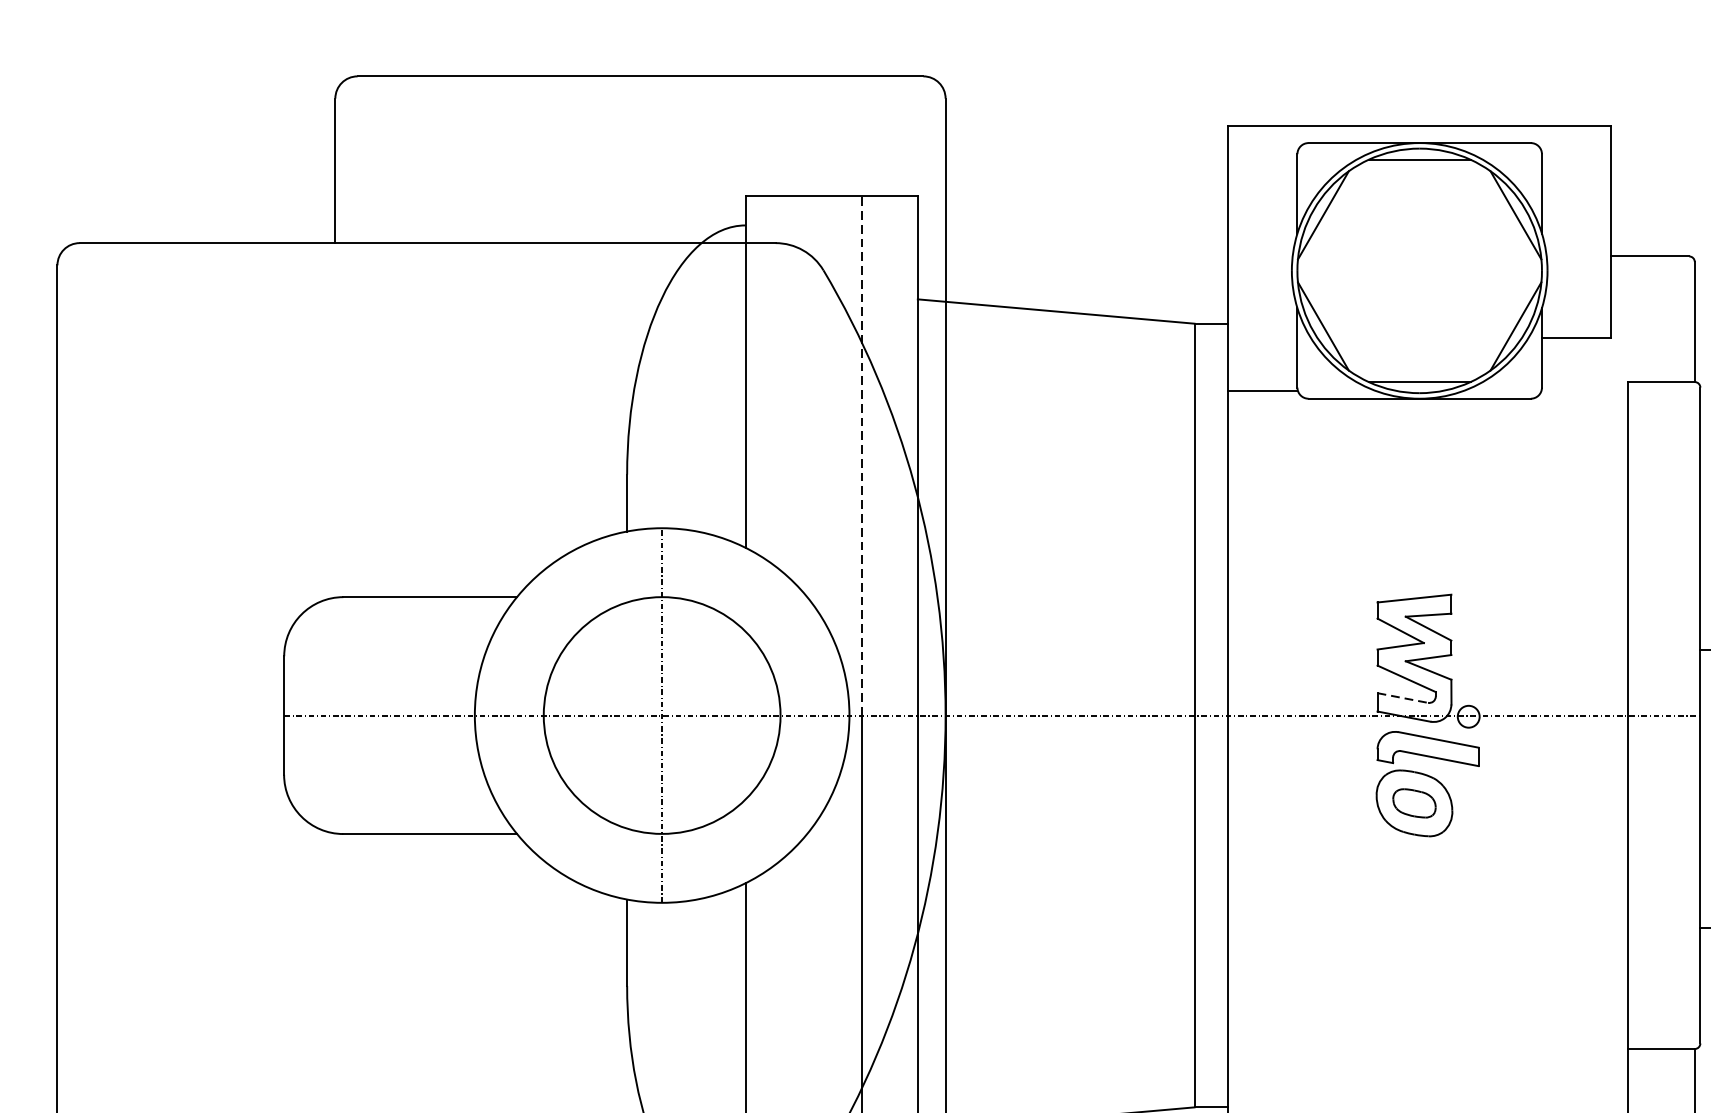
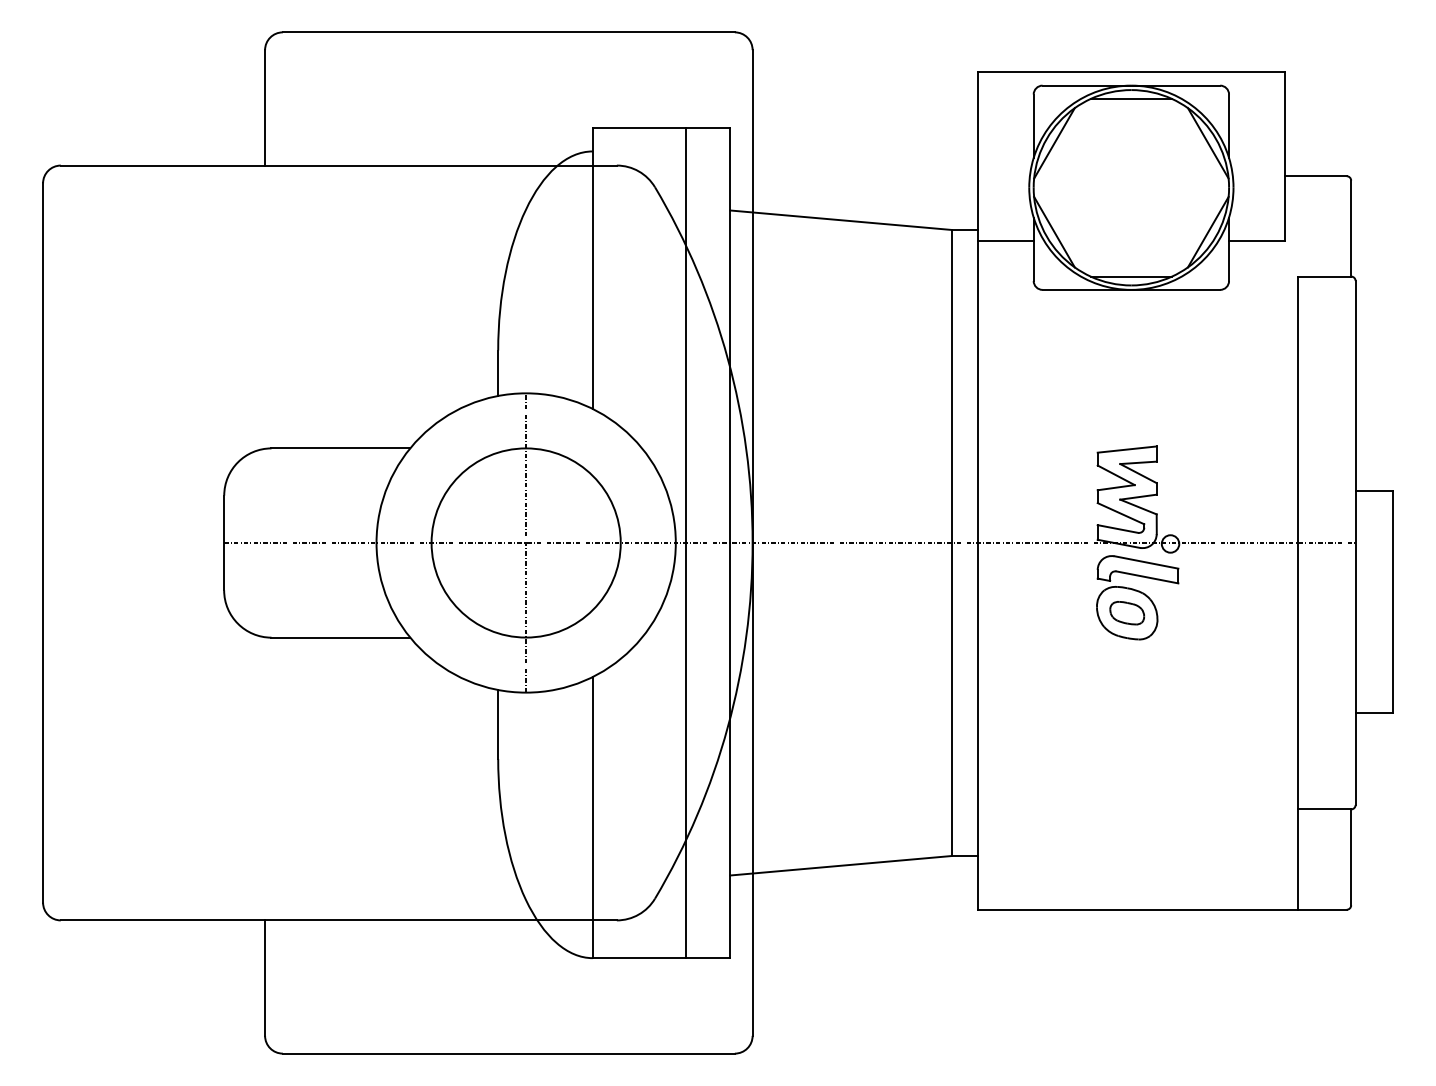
line: (1262, 391) -> (1005, 241), moved
line: (862, 455) -> (686, 335), dashed -> solid
line: (1402, 698) -> (1117, 529), dashed -> solid

